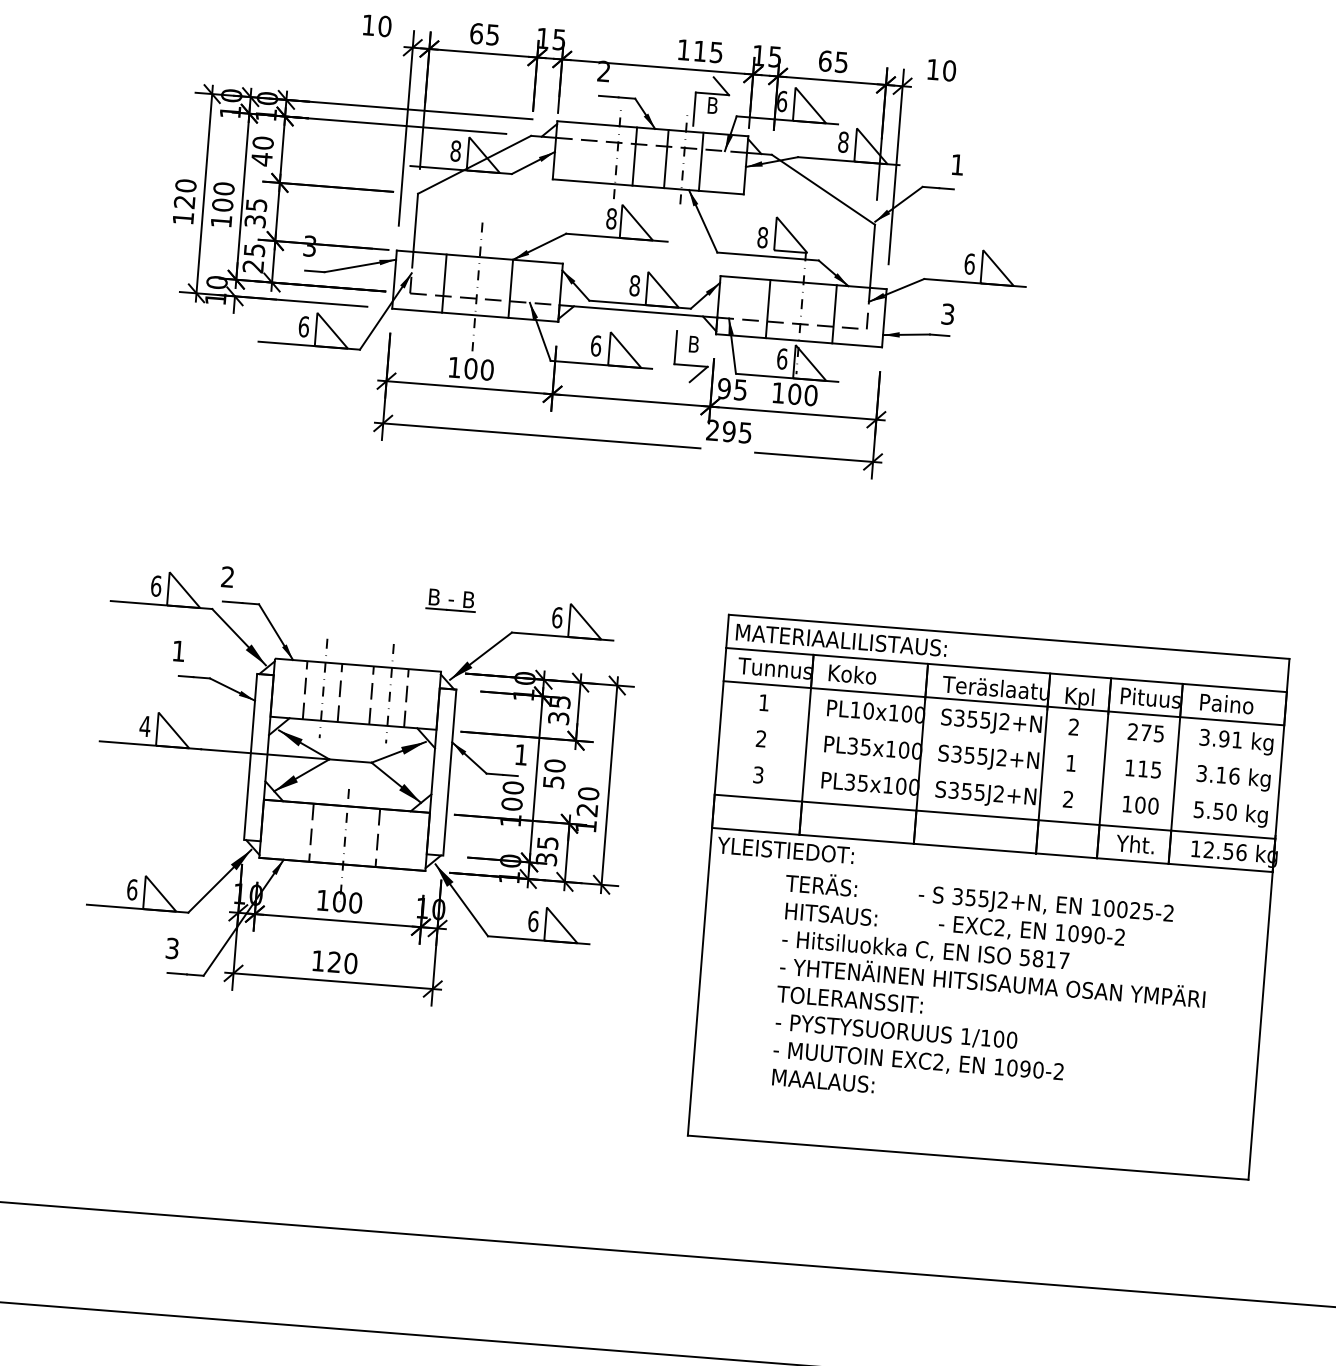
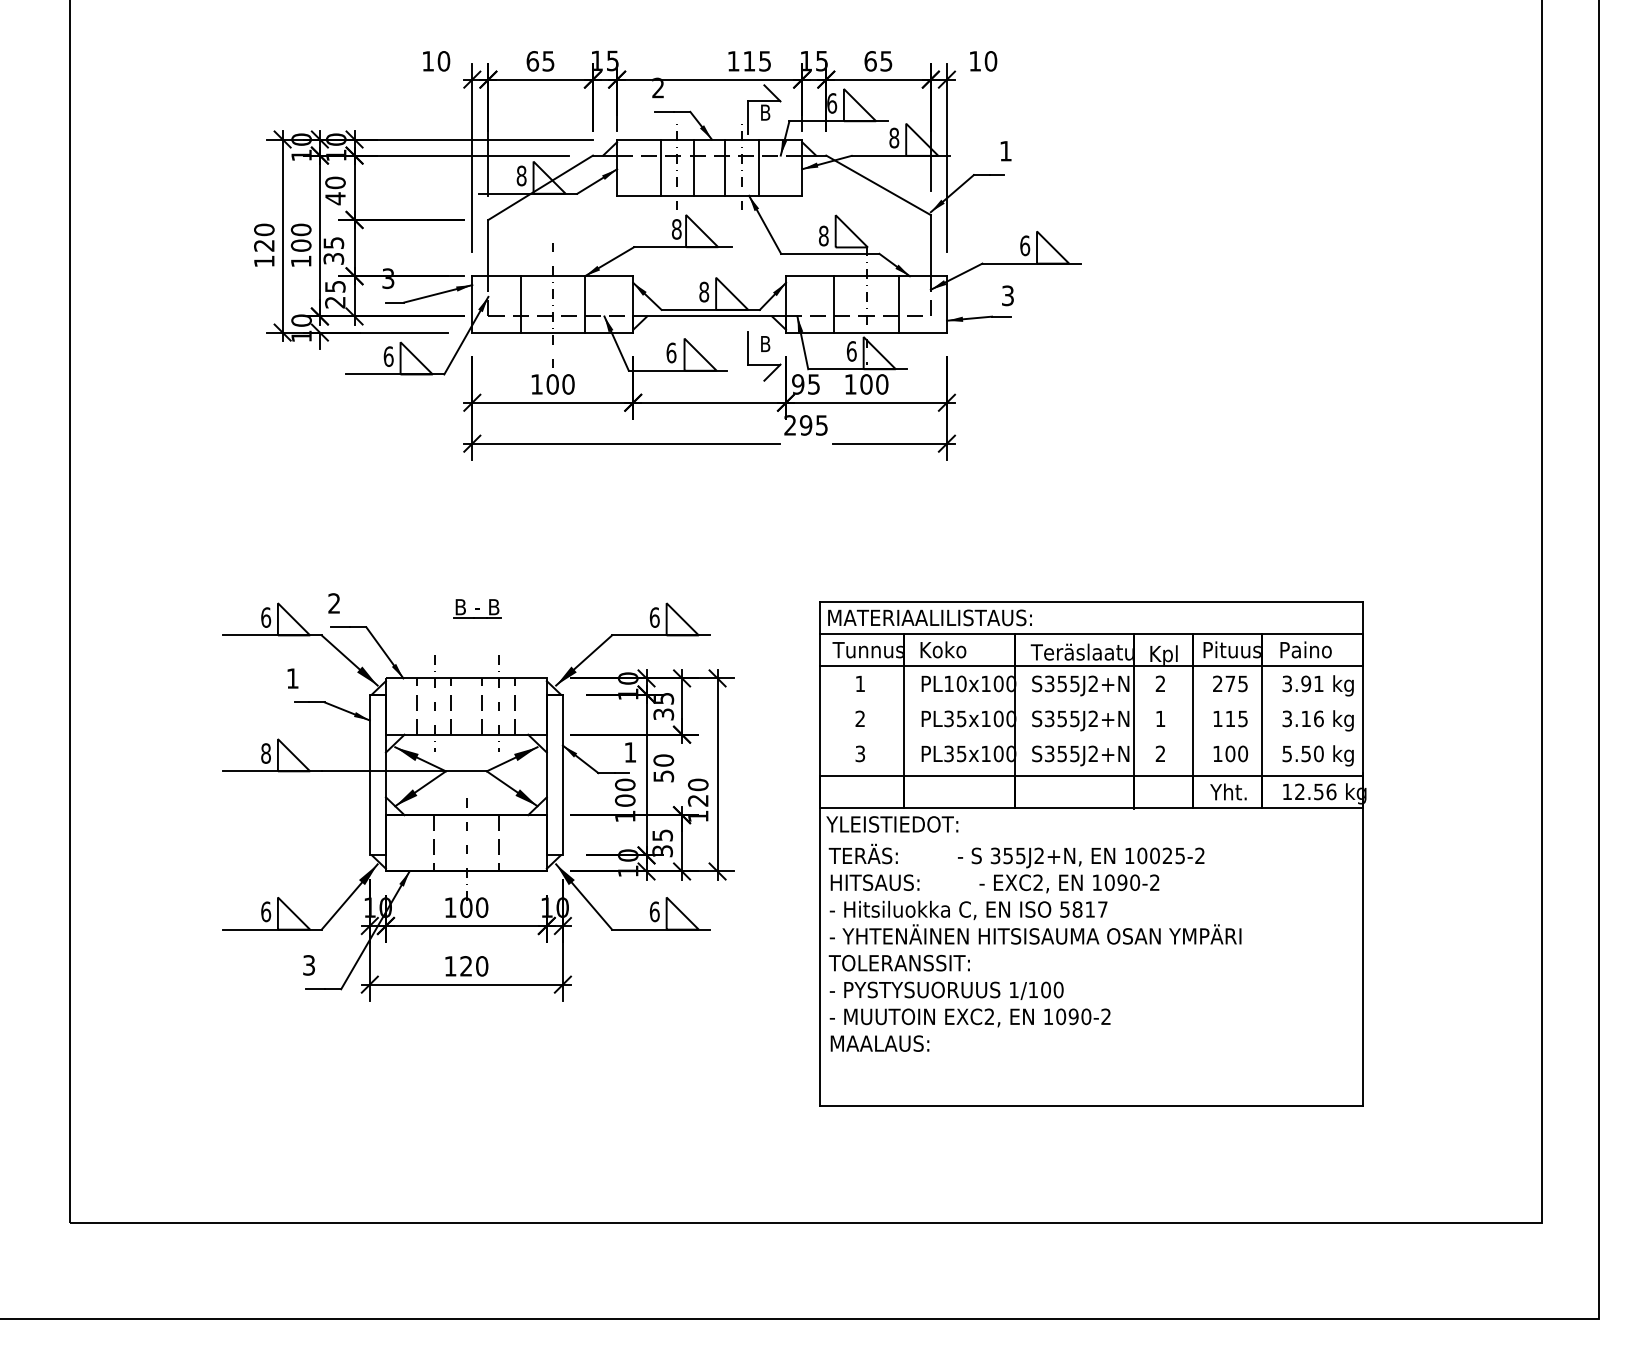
line: (599, 153) -> (660, 167), added
part: (451, 599) -> (477, 608), moved
text: (144, 726) -> (265, 753), 4 -> 8
text: (990, 994) -> (1034, 947), moved

